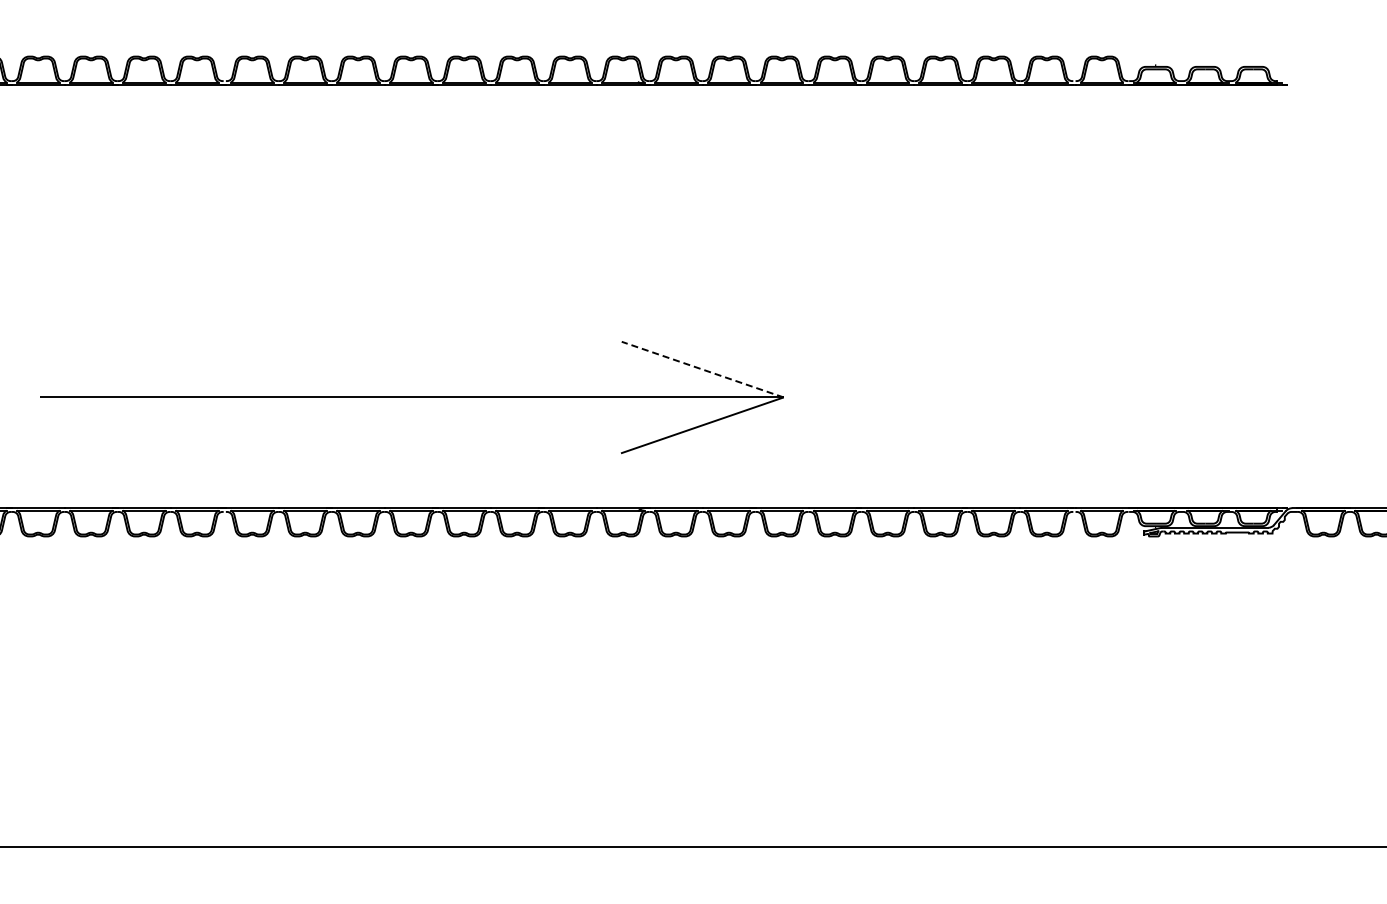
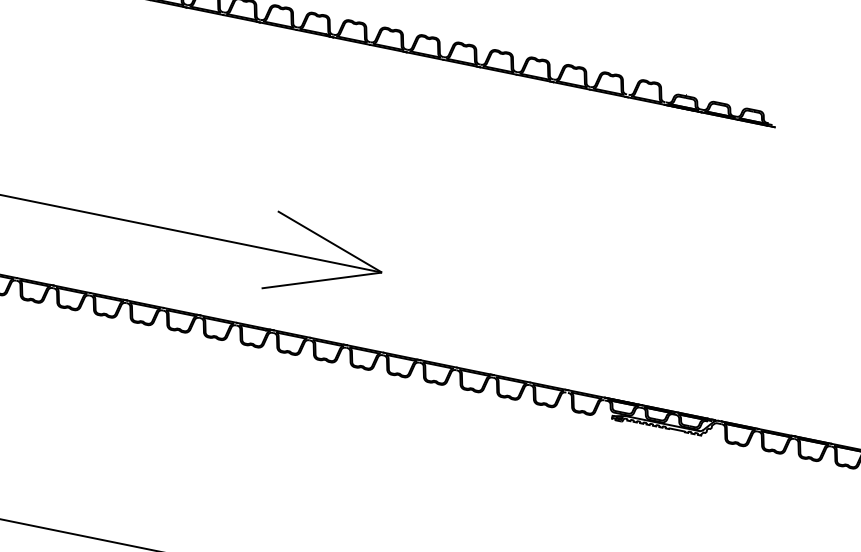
line: (702, 369) -> (329, 241), dashed -> solid

